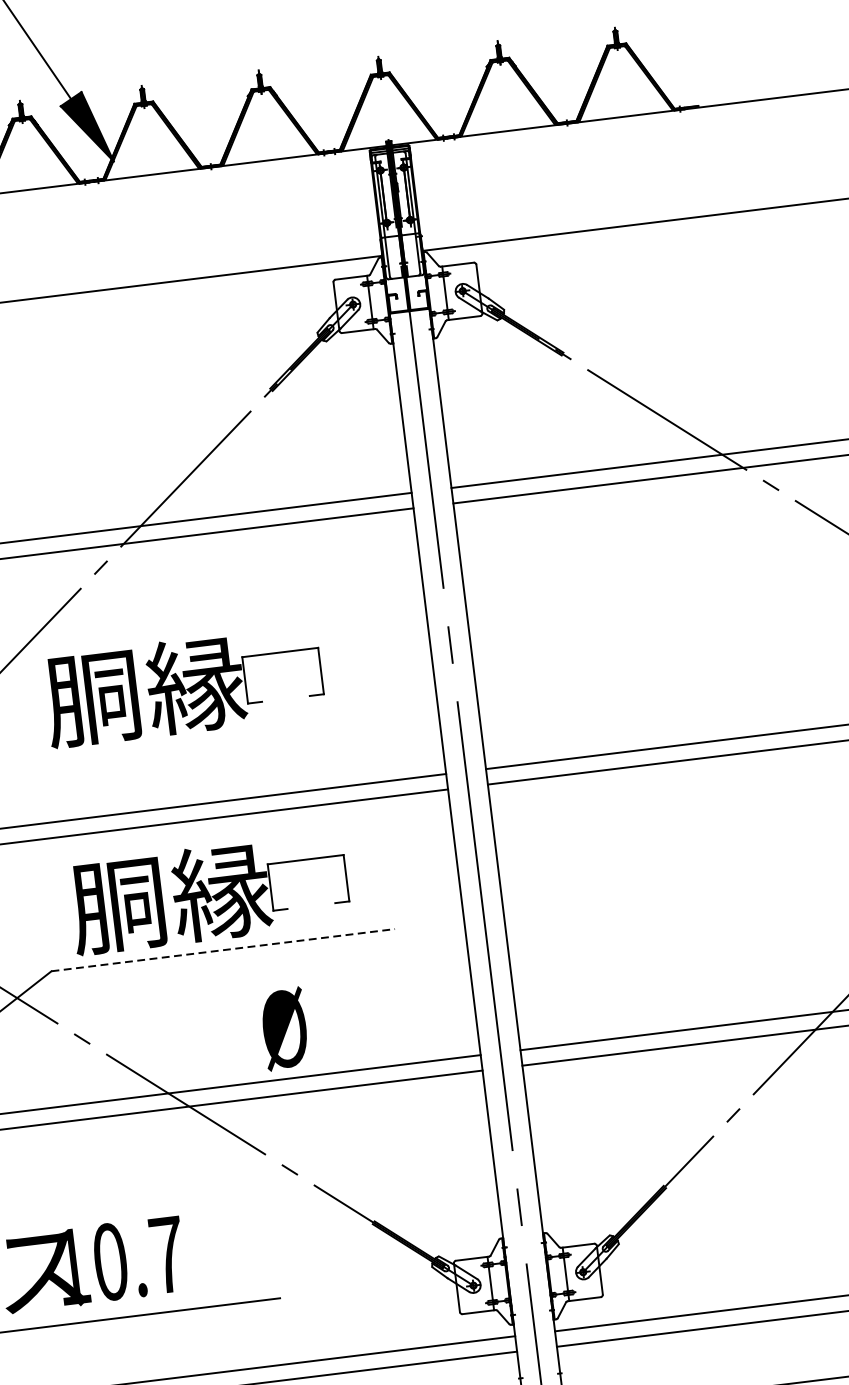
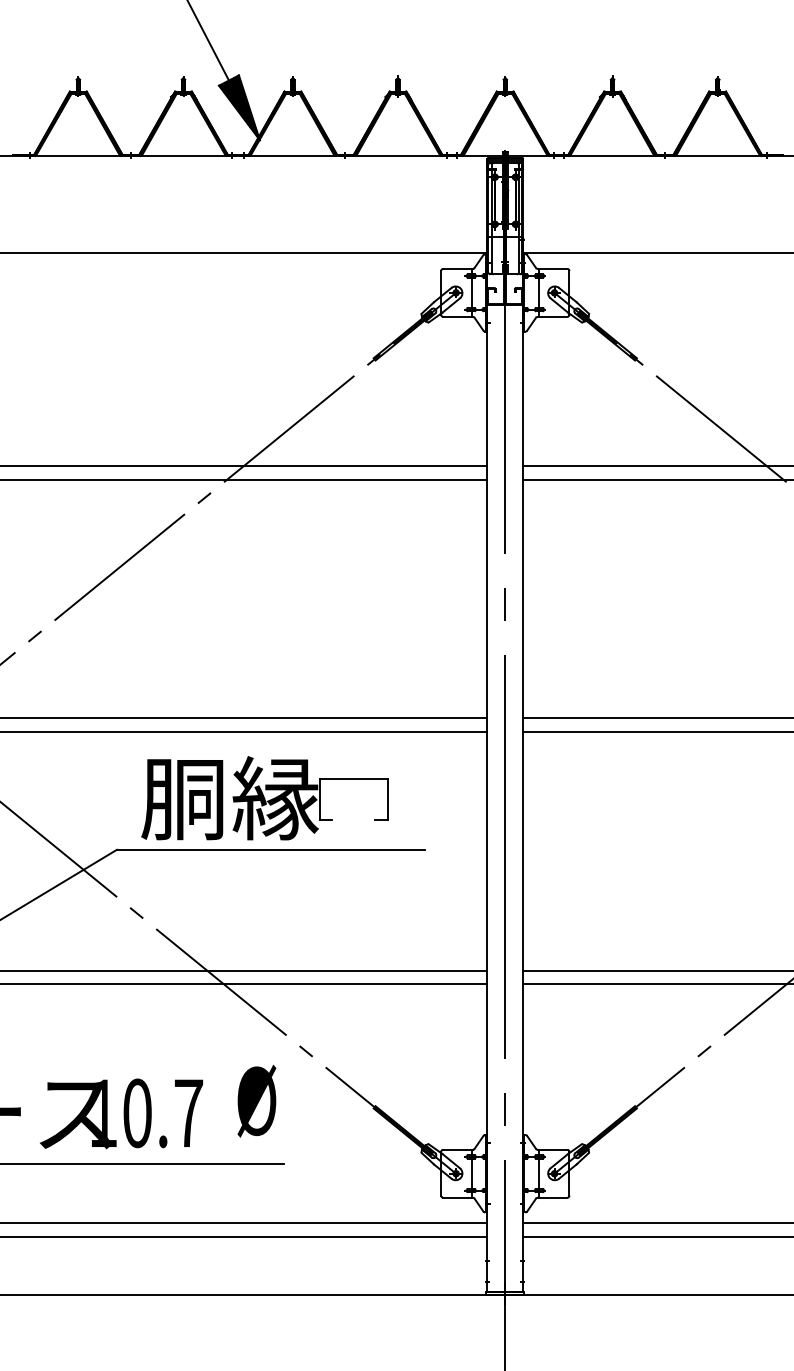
part: (183, 686) -> (264, 612), removed
line: (223, 949) -> (271, 849), dashed -> solid
text: (284, 1028) -> (256, 1100), moved

